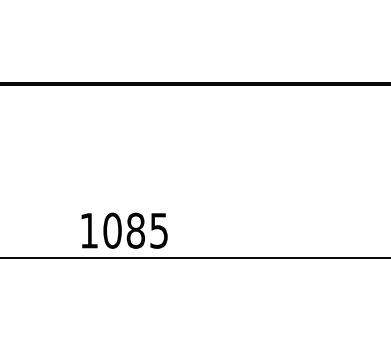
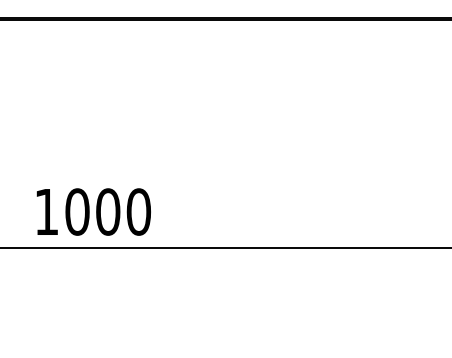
text: (147, 230) -> (123, 211), 1085 -> 1000

